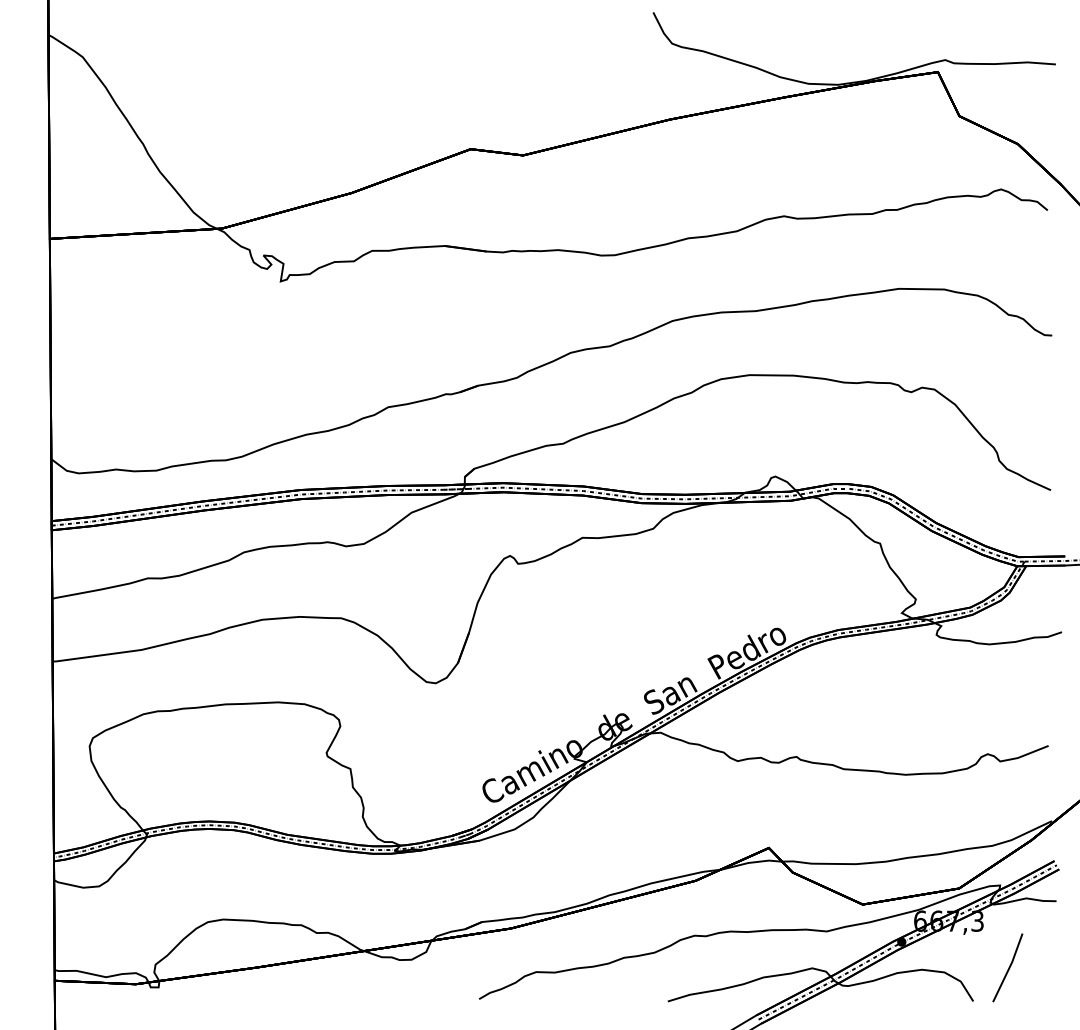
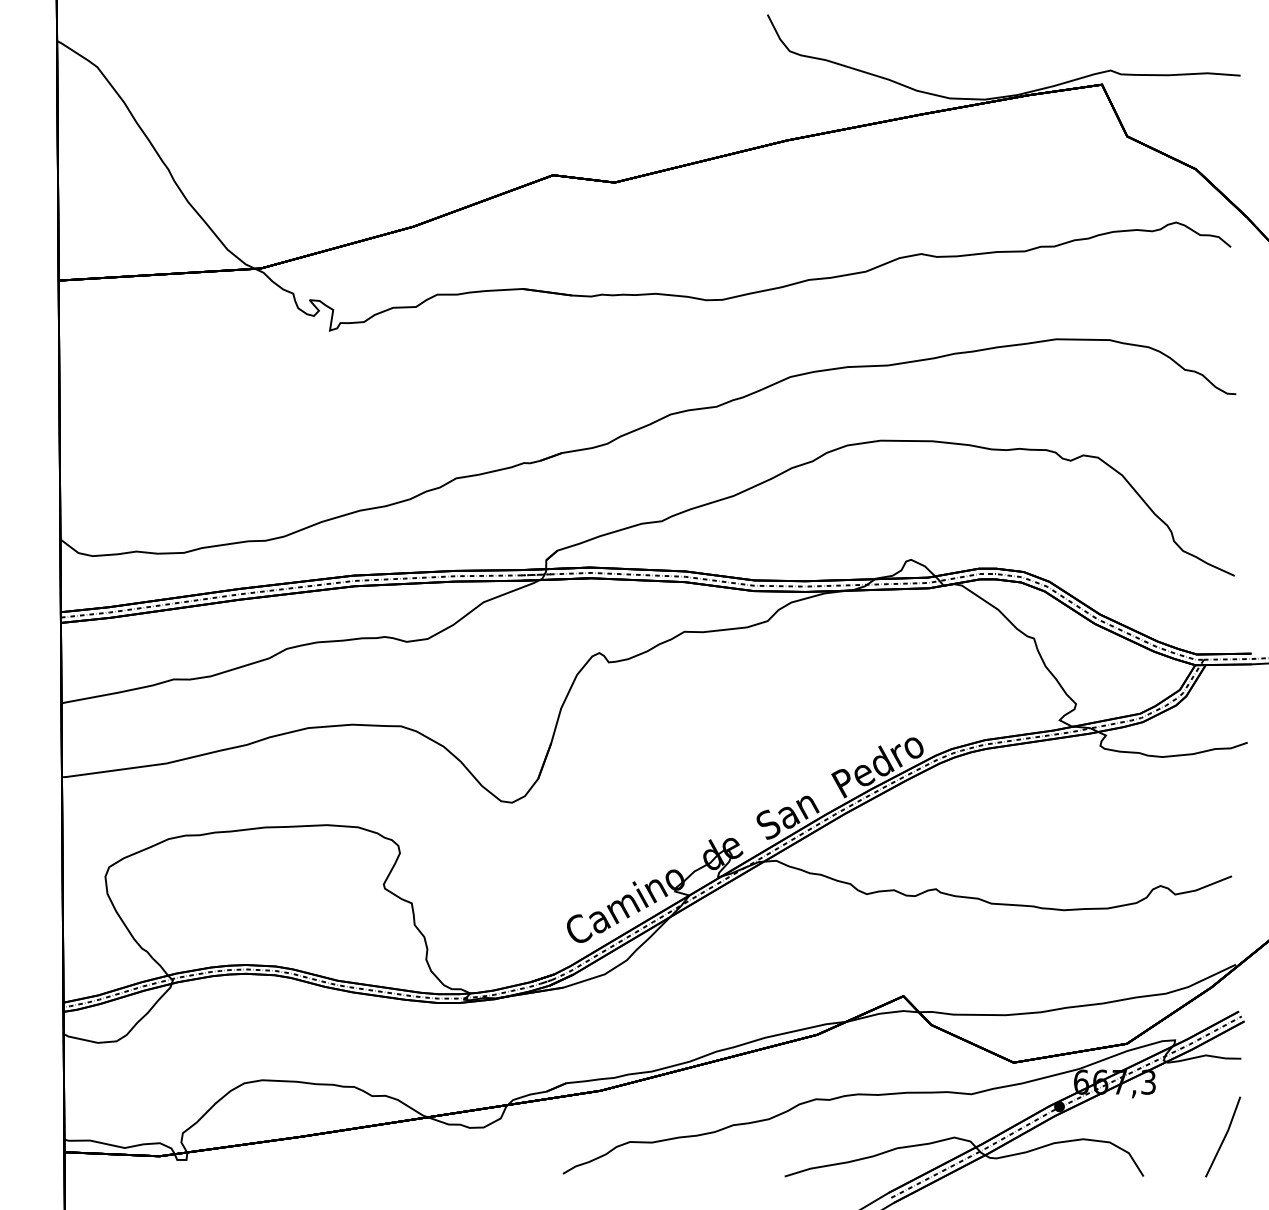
line: (1009, 967) -> (1224, 1136), moved

